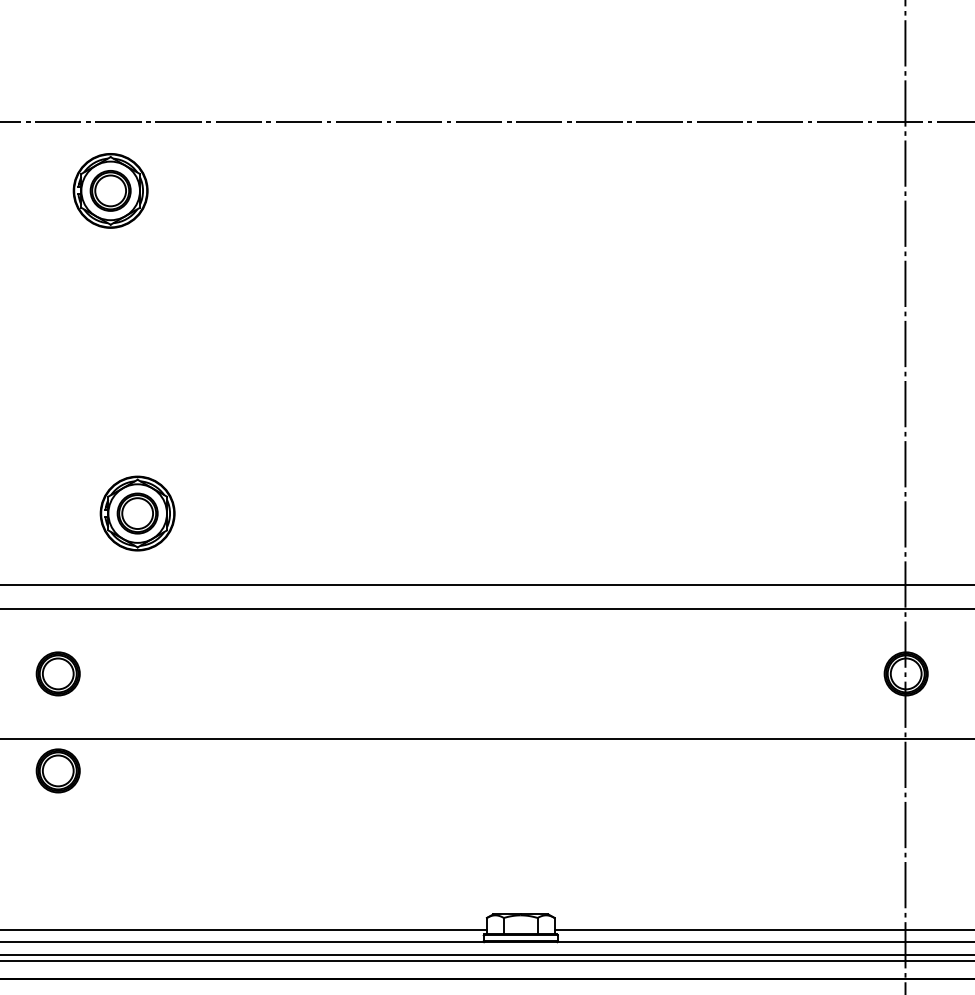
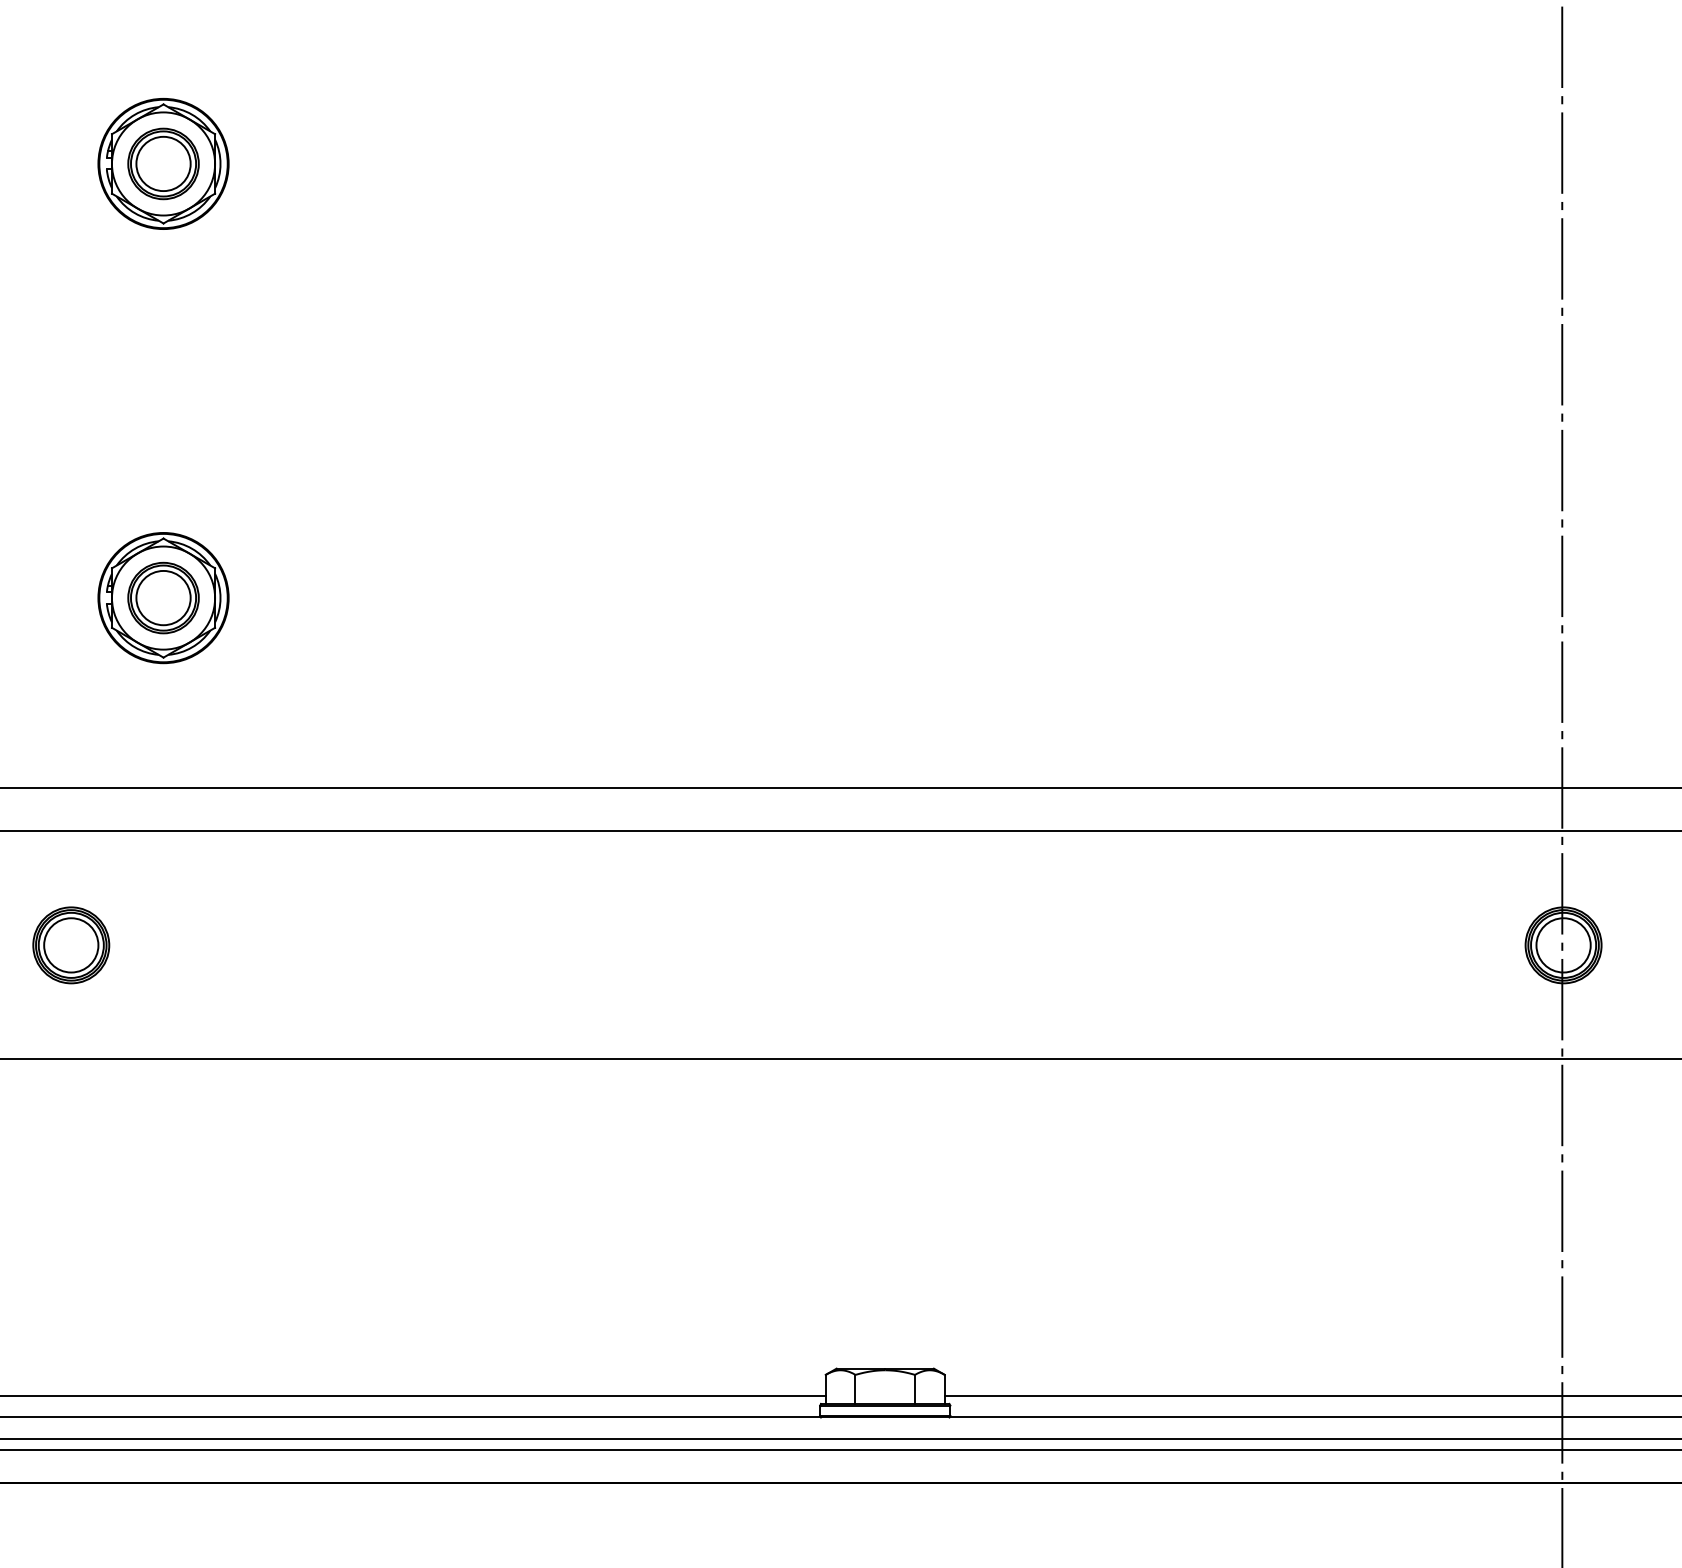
part: (110, 190) -> (163, 163), moved
part: (137, 513) -> (163, 597), moved
part: (57, 770) -> (69, 1115), removed

